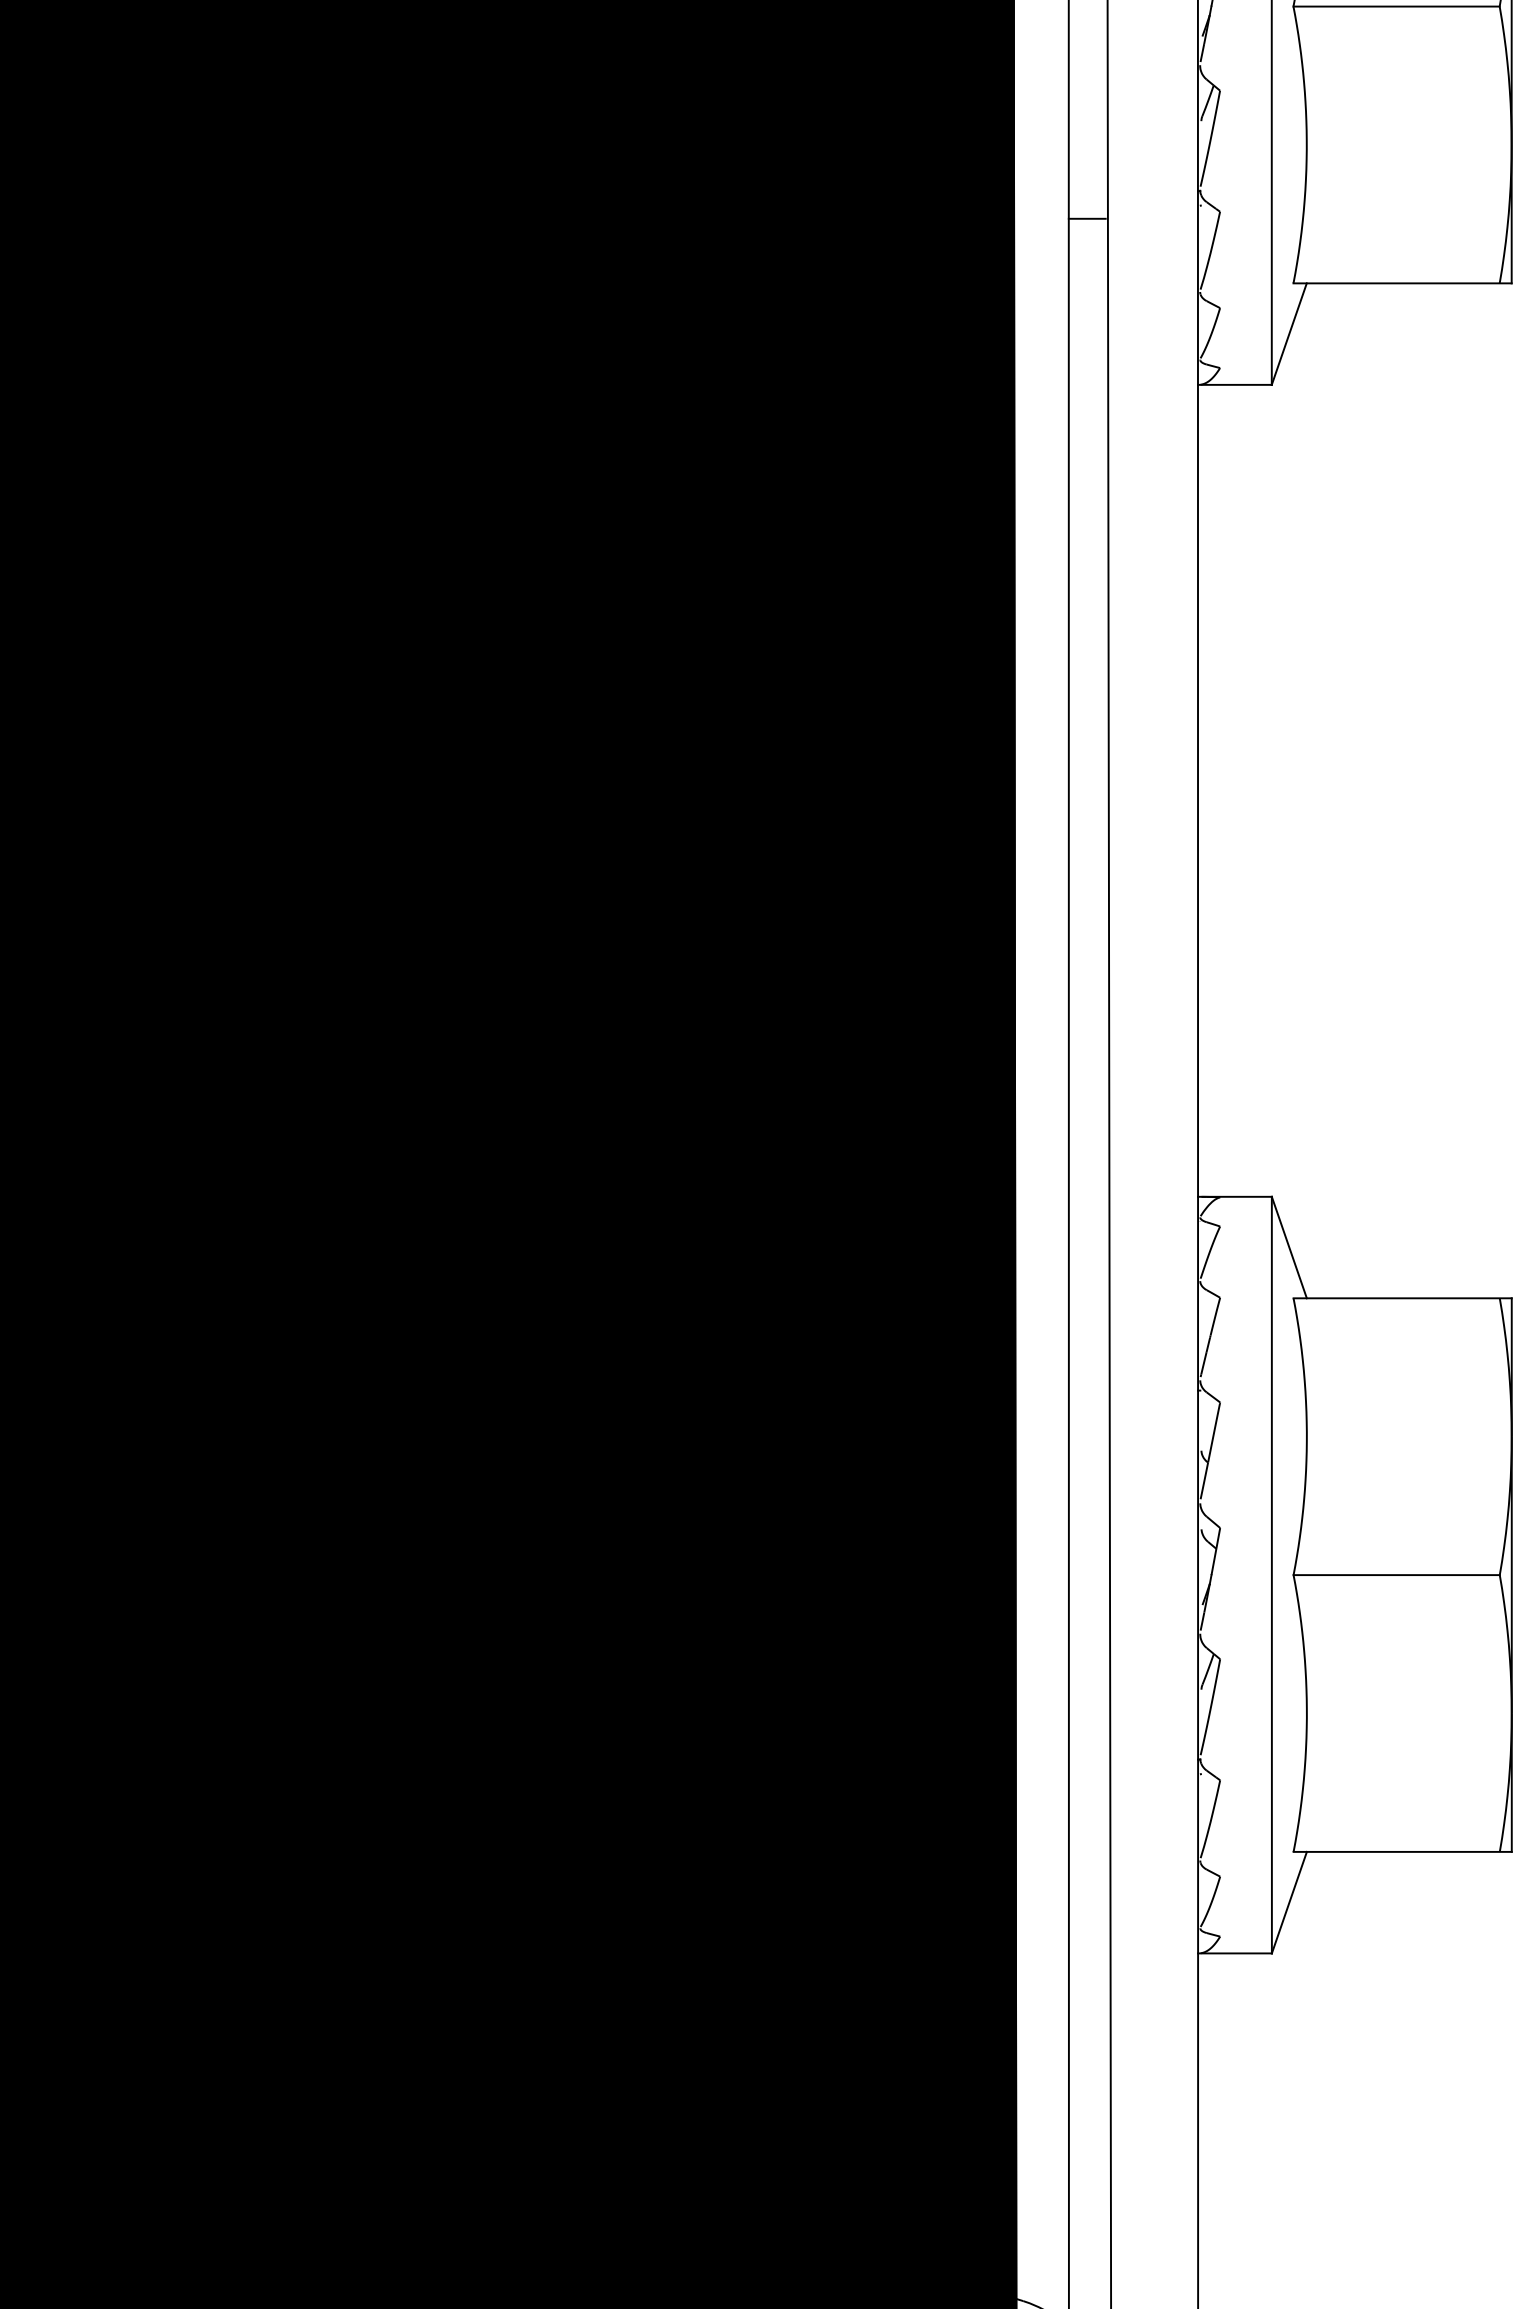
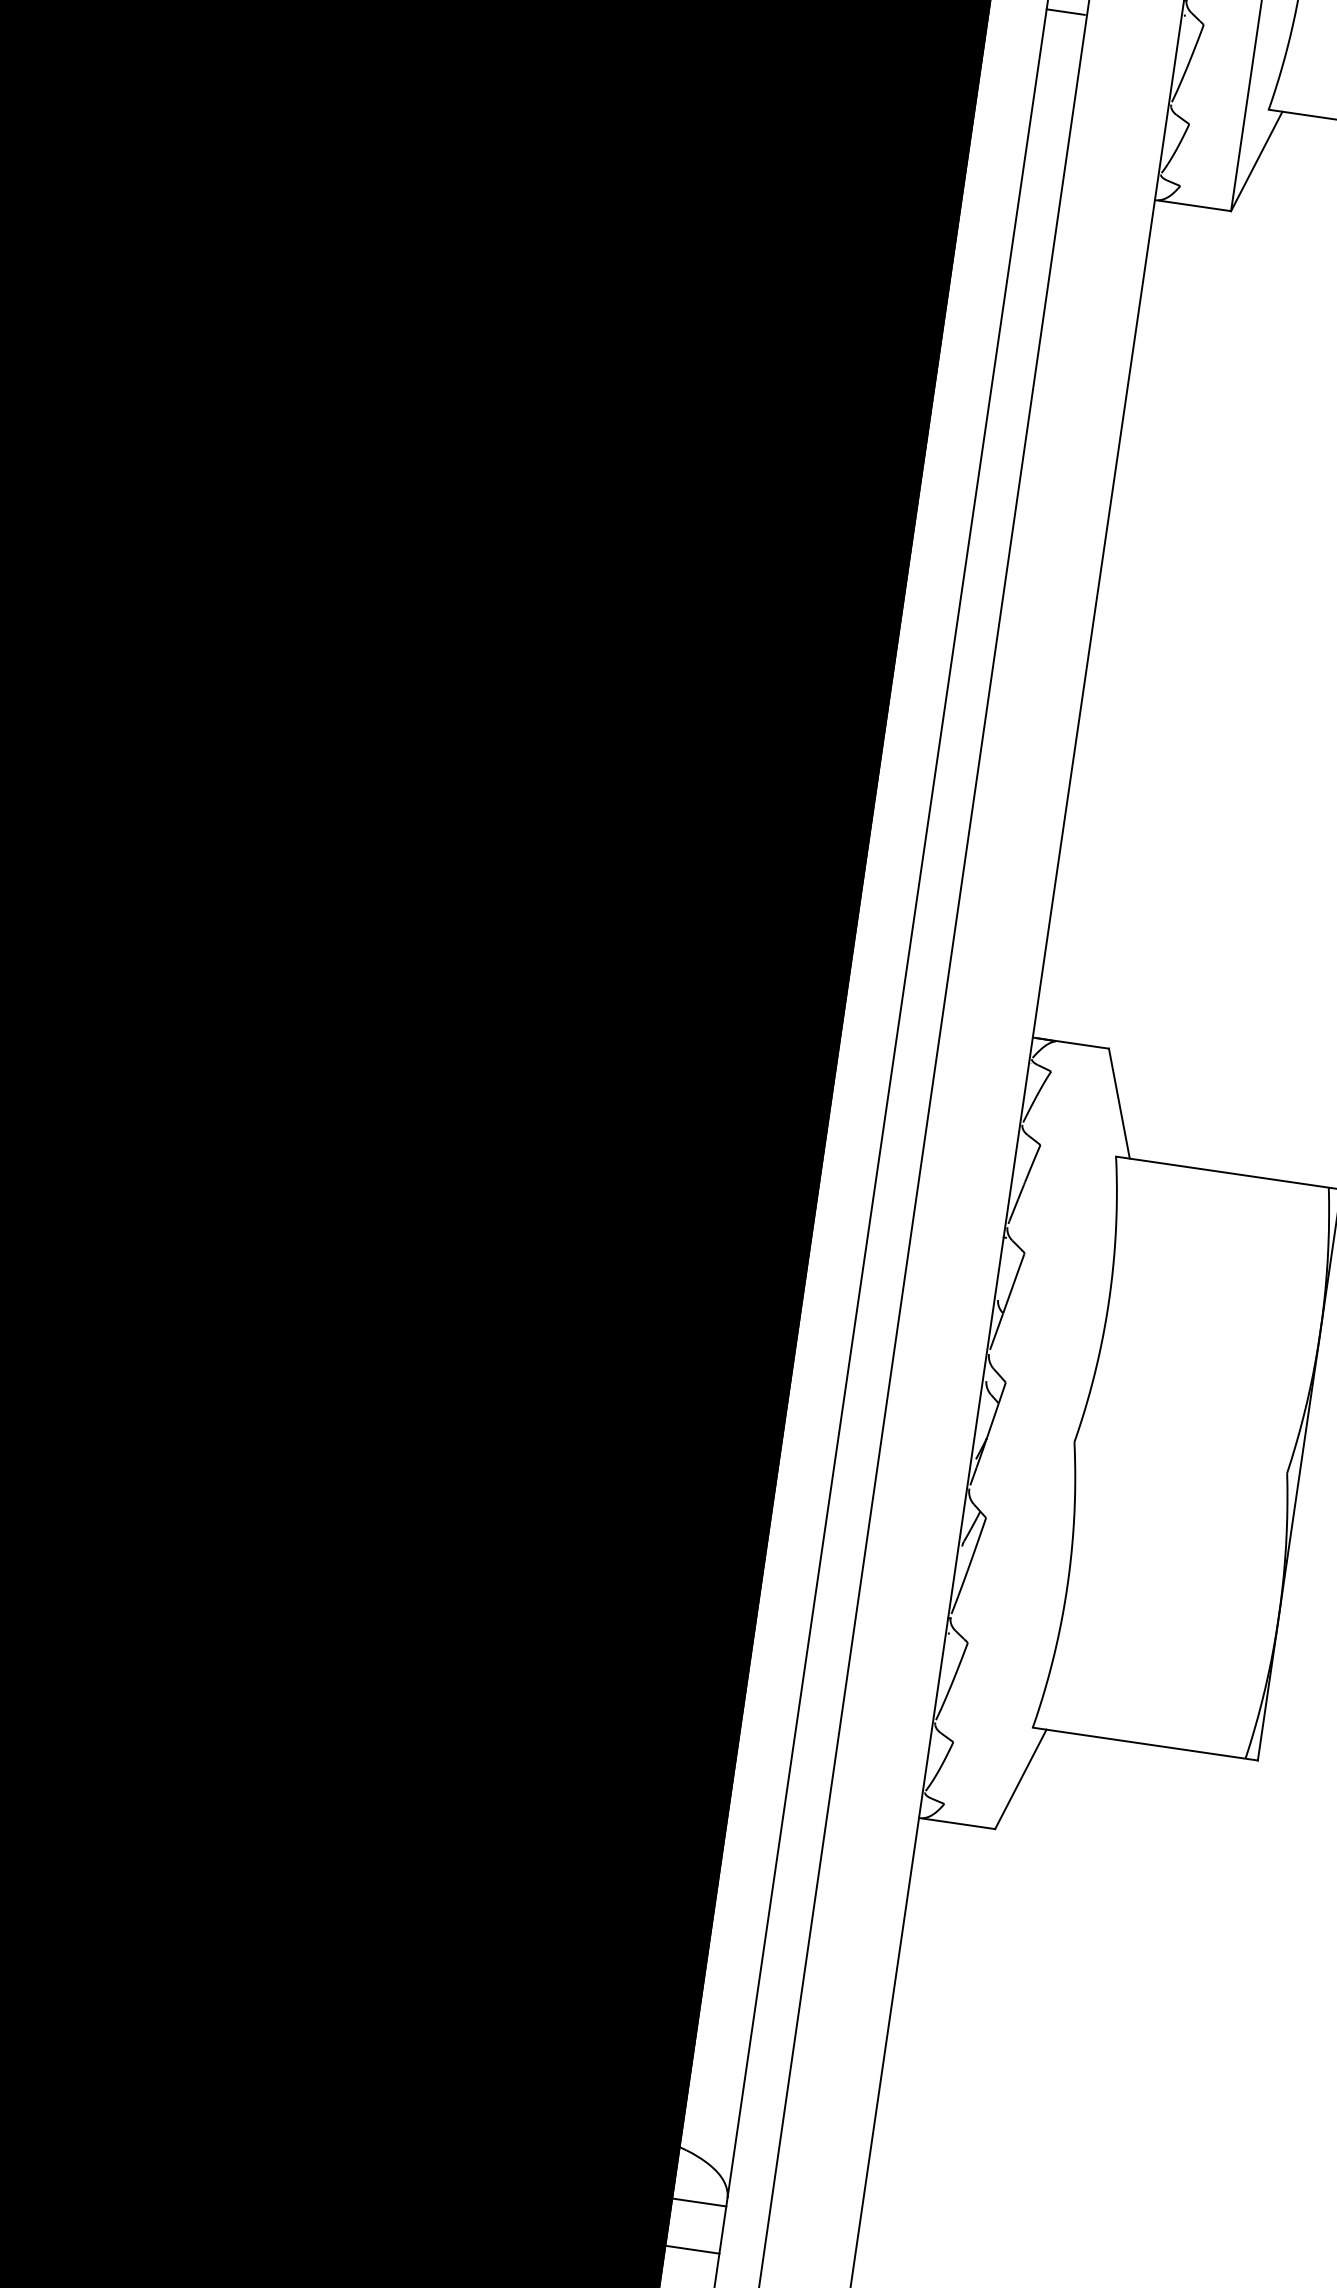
line: (1271, 1574) -> (1051, 1438), removed
line: (1396, 1575) -> (1180, 1458), removed

